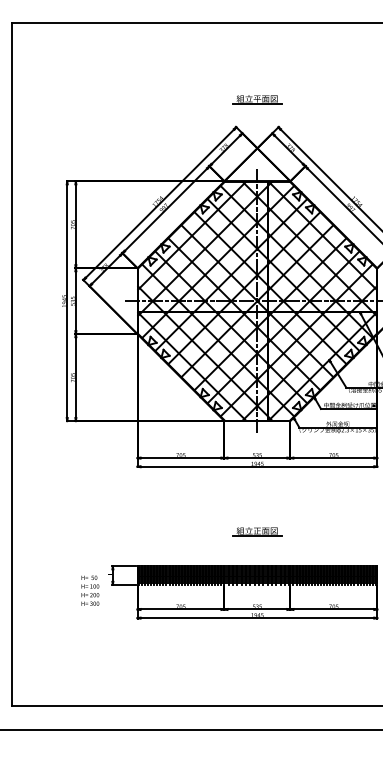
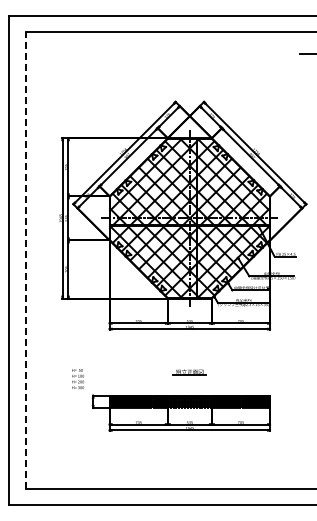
part: (256, 99) -> (189, 83), removed
line: (11, 364) -> (25, 260), solid -> dashed
text: (89, 591) -> (77, 379), moved

